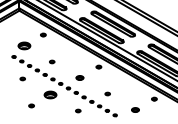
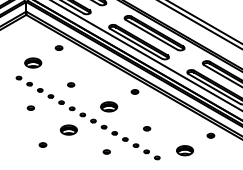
part: (79, 77) -> (108, 106), size x1.67
part: (135, 109) -> (185, 149), size x1.67

